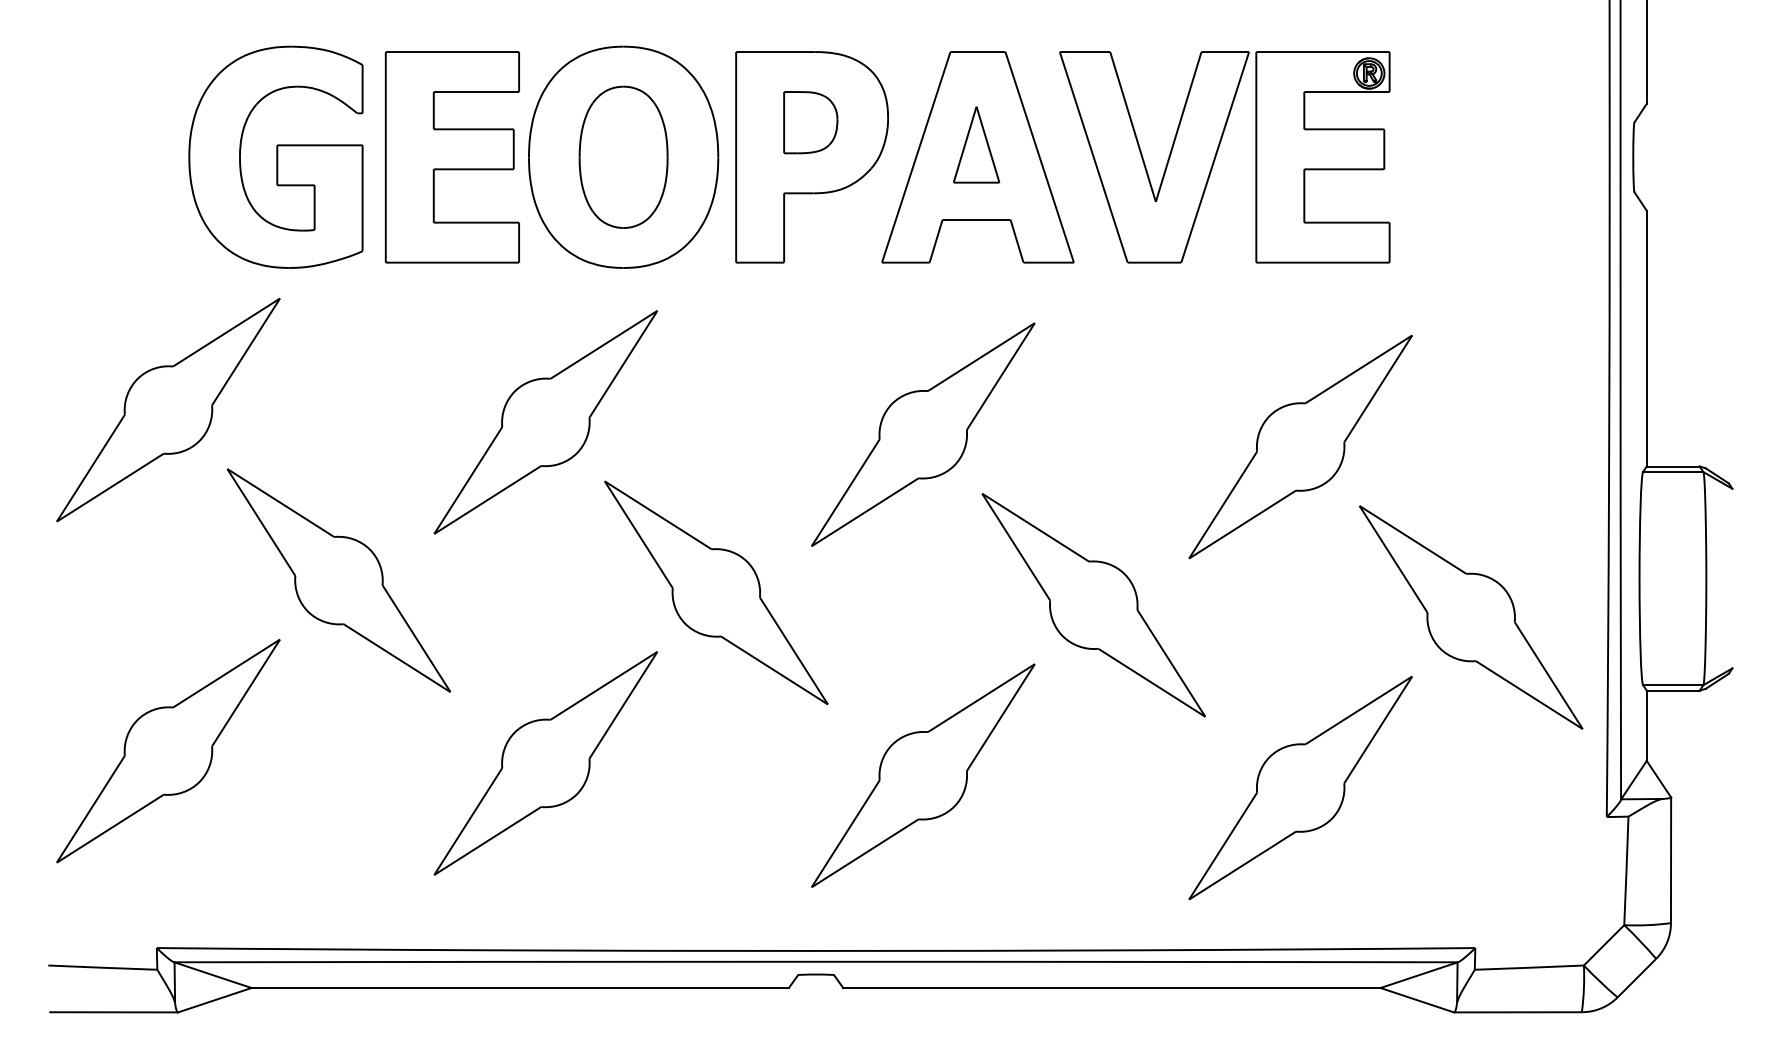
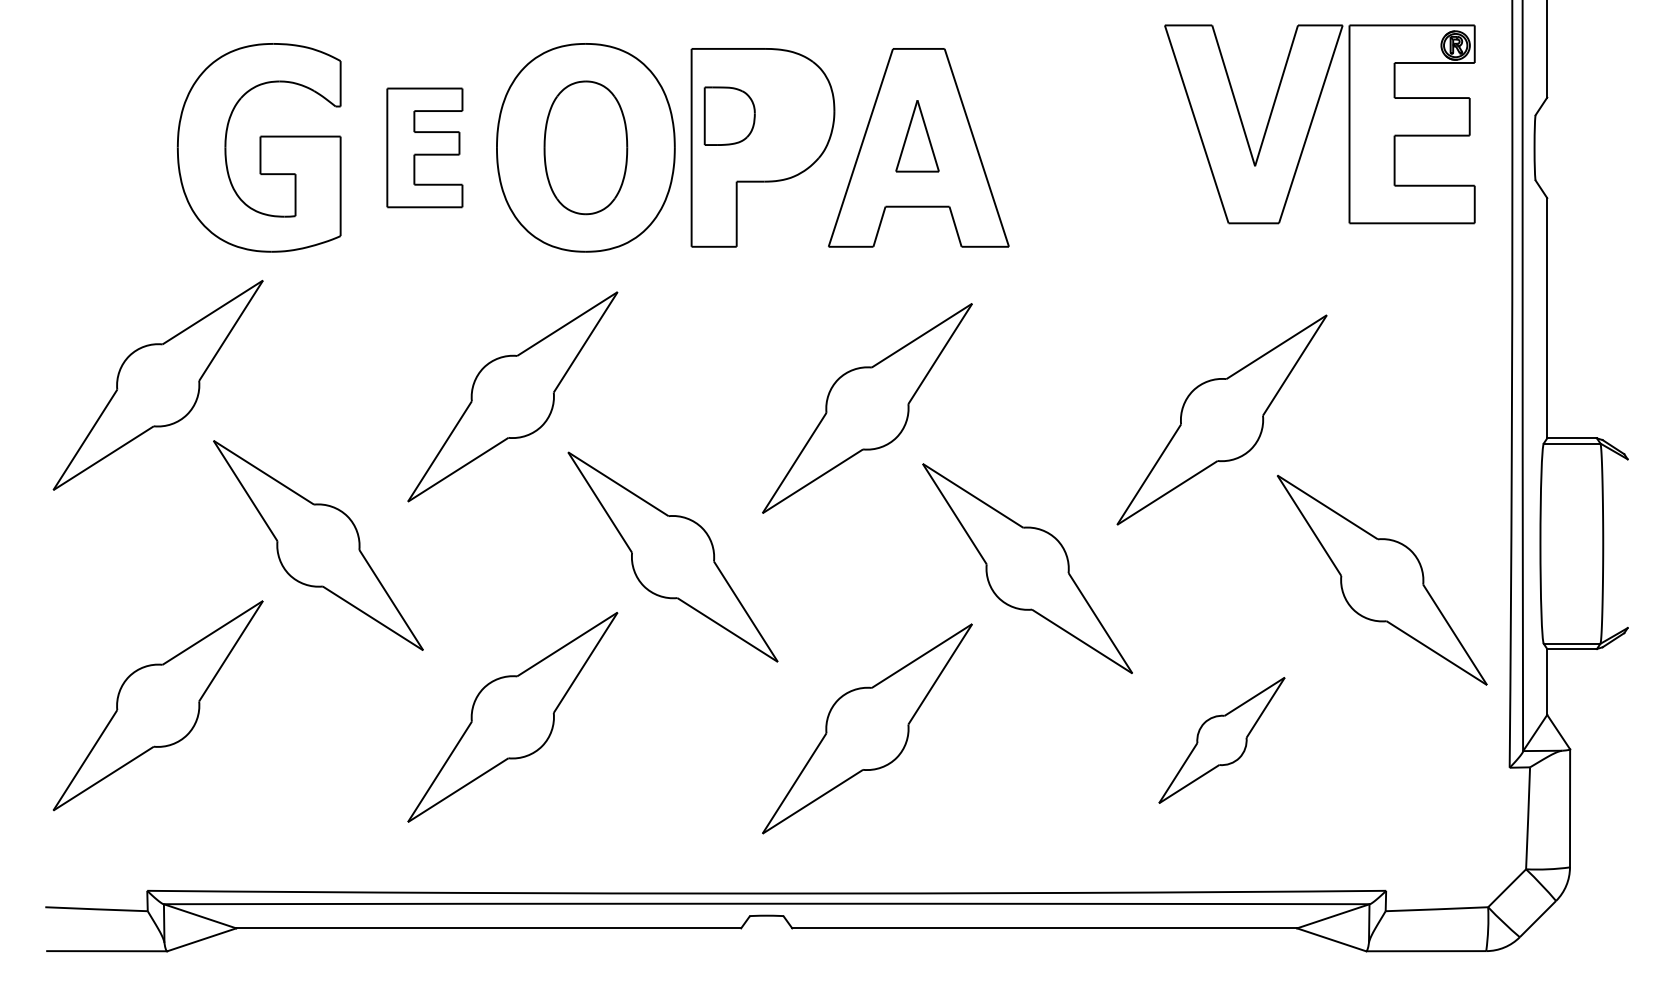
part: (810, 122) -> (729, 116), moved
part: (1217, 154) -> (1313, 121), moved
part: (451, 157) -> (424, 148), size x0.6
part: (1300, 787) -> (1221, 739), size x0.6

